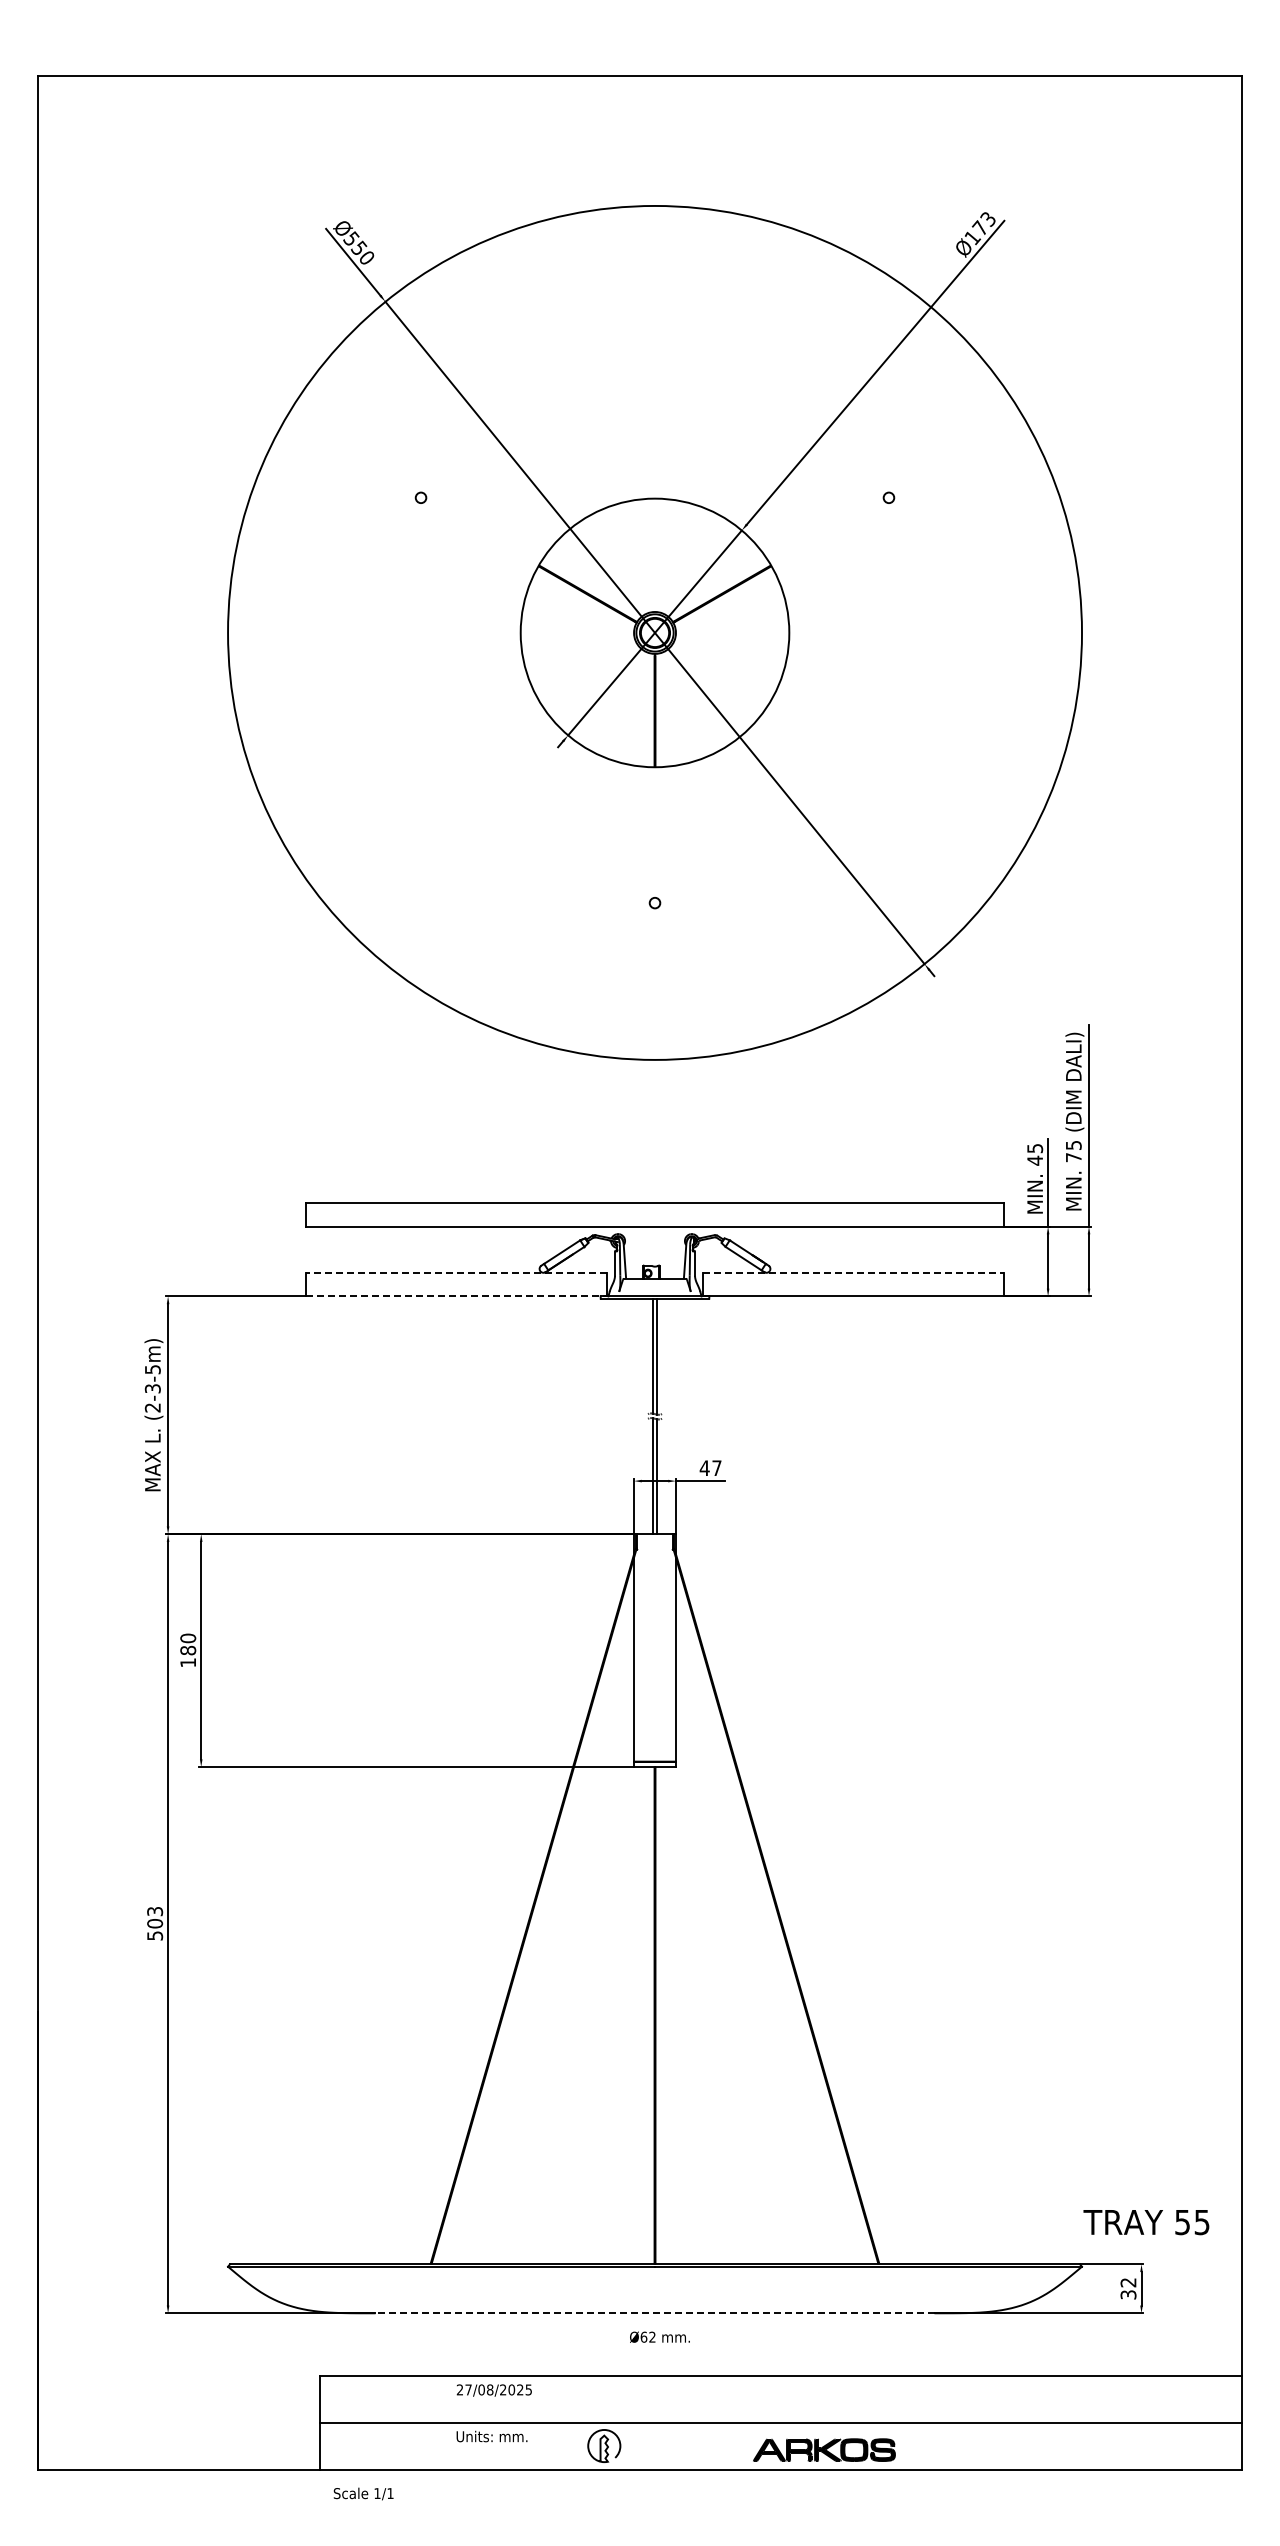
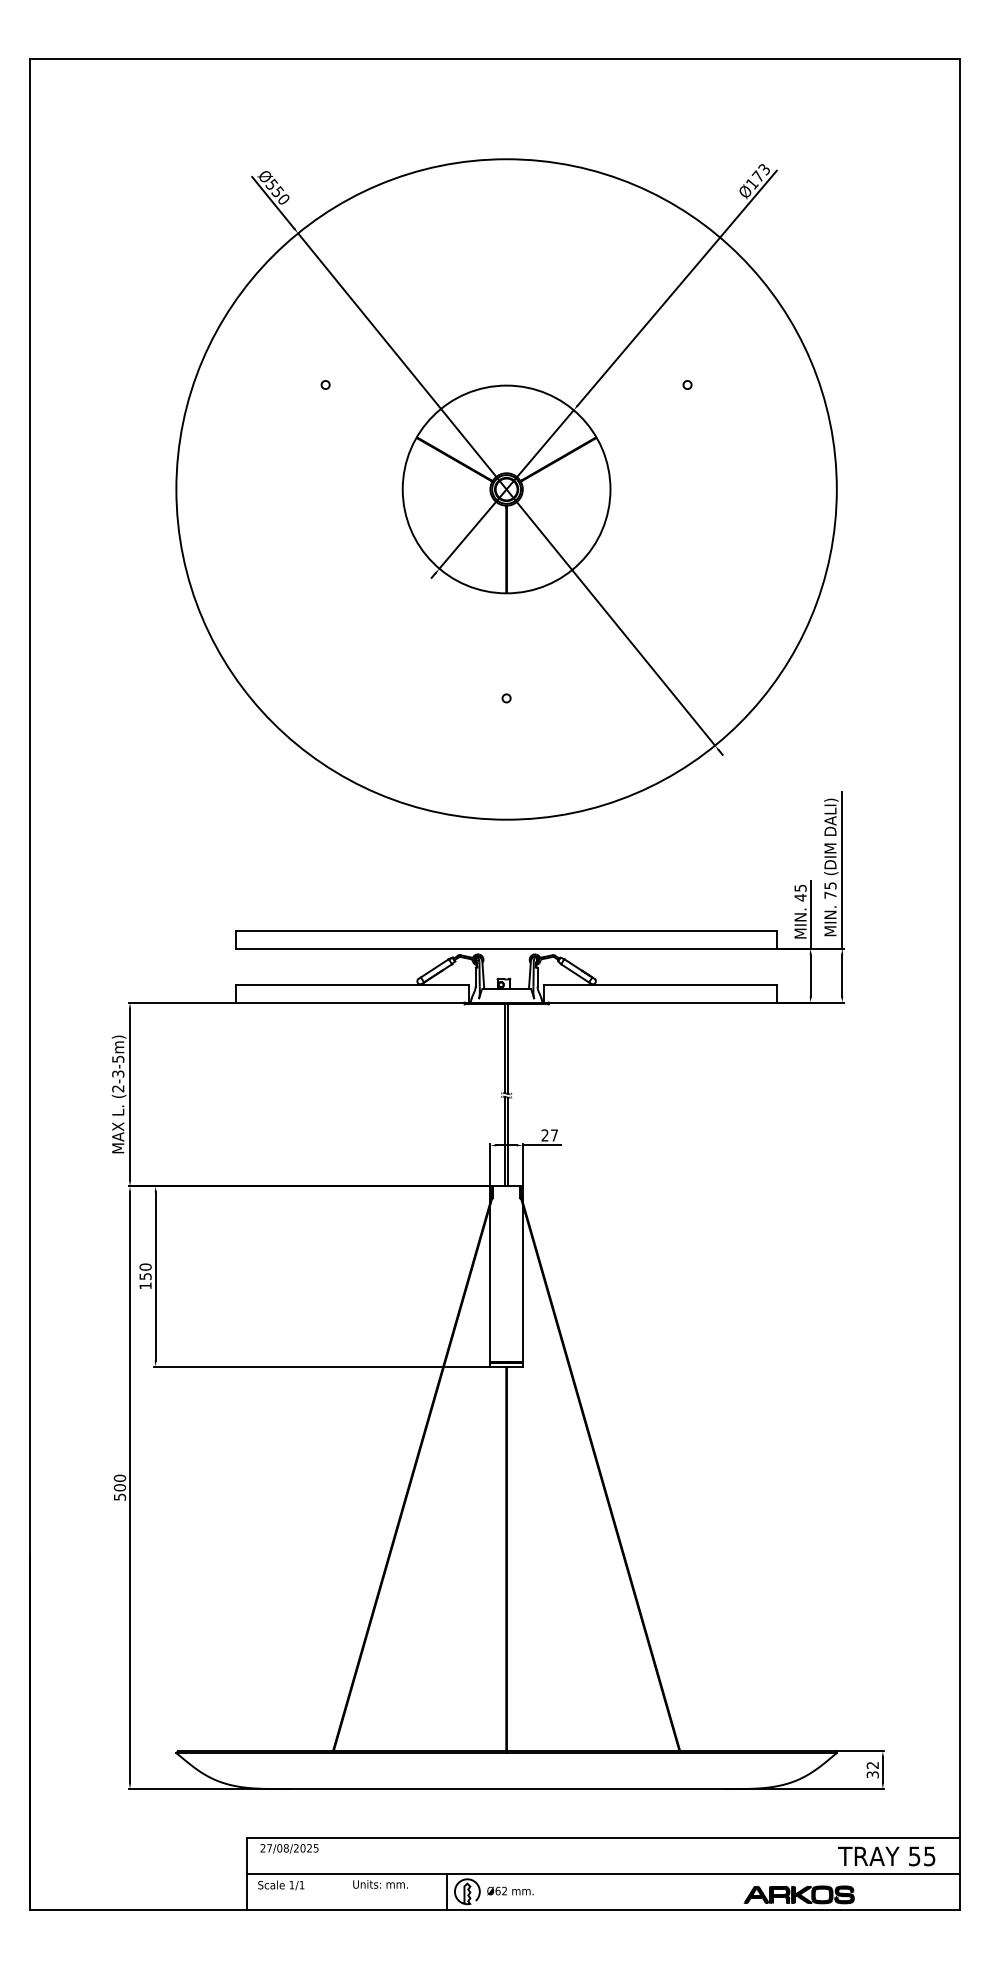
line: (456, 1273) -> (353, 984), dashed -> solid
line: (853, 1273) -> (660, 984), dashed -> solid
line: (456, 1296) -> (353, 1002), dashed -> solid
text: (704, 1467) -> (544, 1134), 47 -> 27
text: (188, 1650) -> (145, 1276), 180 -> 150
text: (155, 1911) -> (120, 1478), 503 -> 500
text: (1146, 2222) -> (886, 1856), moved
line: (654, 2313) -> (506, 1789), dashed -> solid
text: (659, 2336) -> (510, 1890), moved
text: (493, 2390) -> (288, 1848), moved
line: (577, 2446) -> (446, 1892), added
part: (824, 2449) -> (799, 1894), moved
text: (363, 2493) -> (281, 1885), moved

